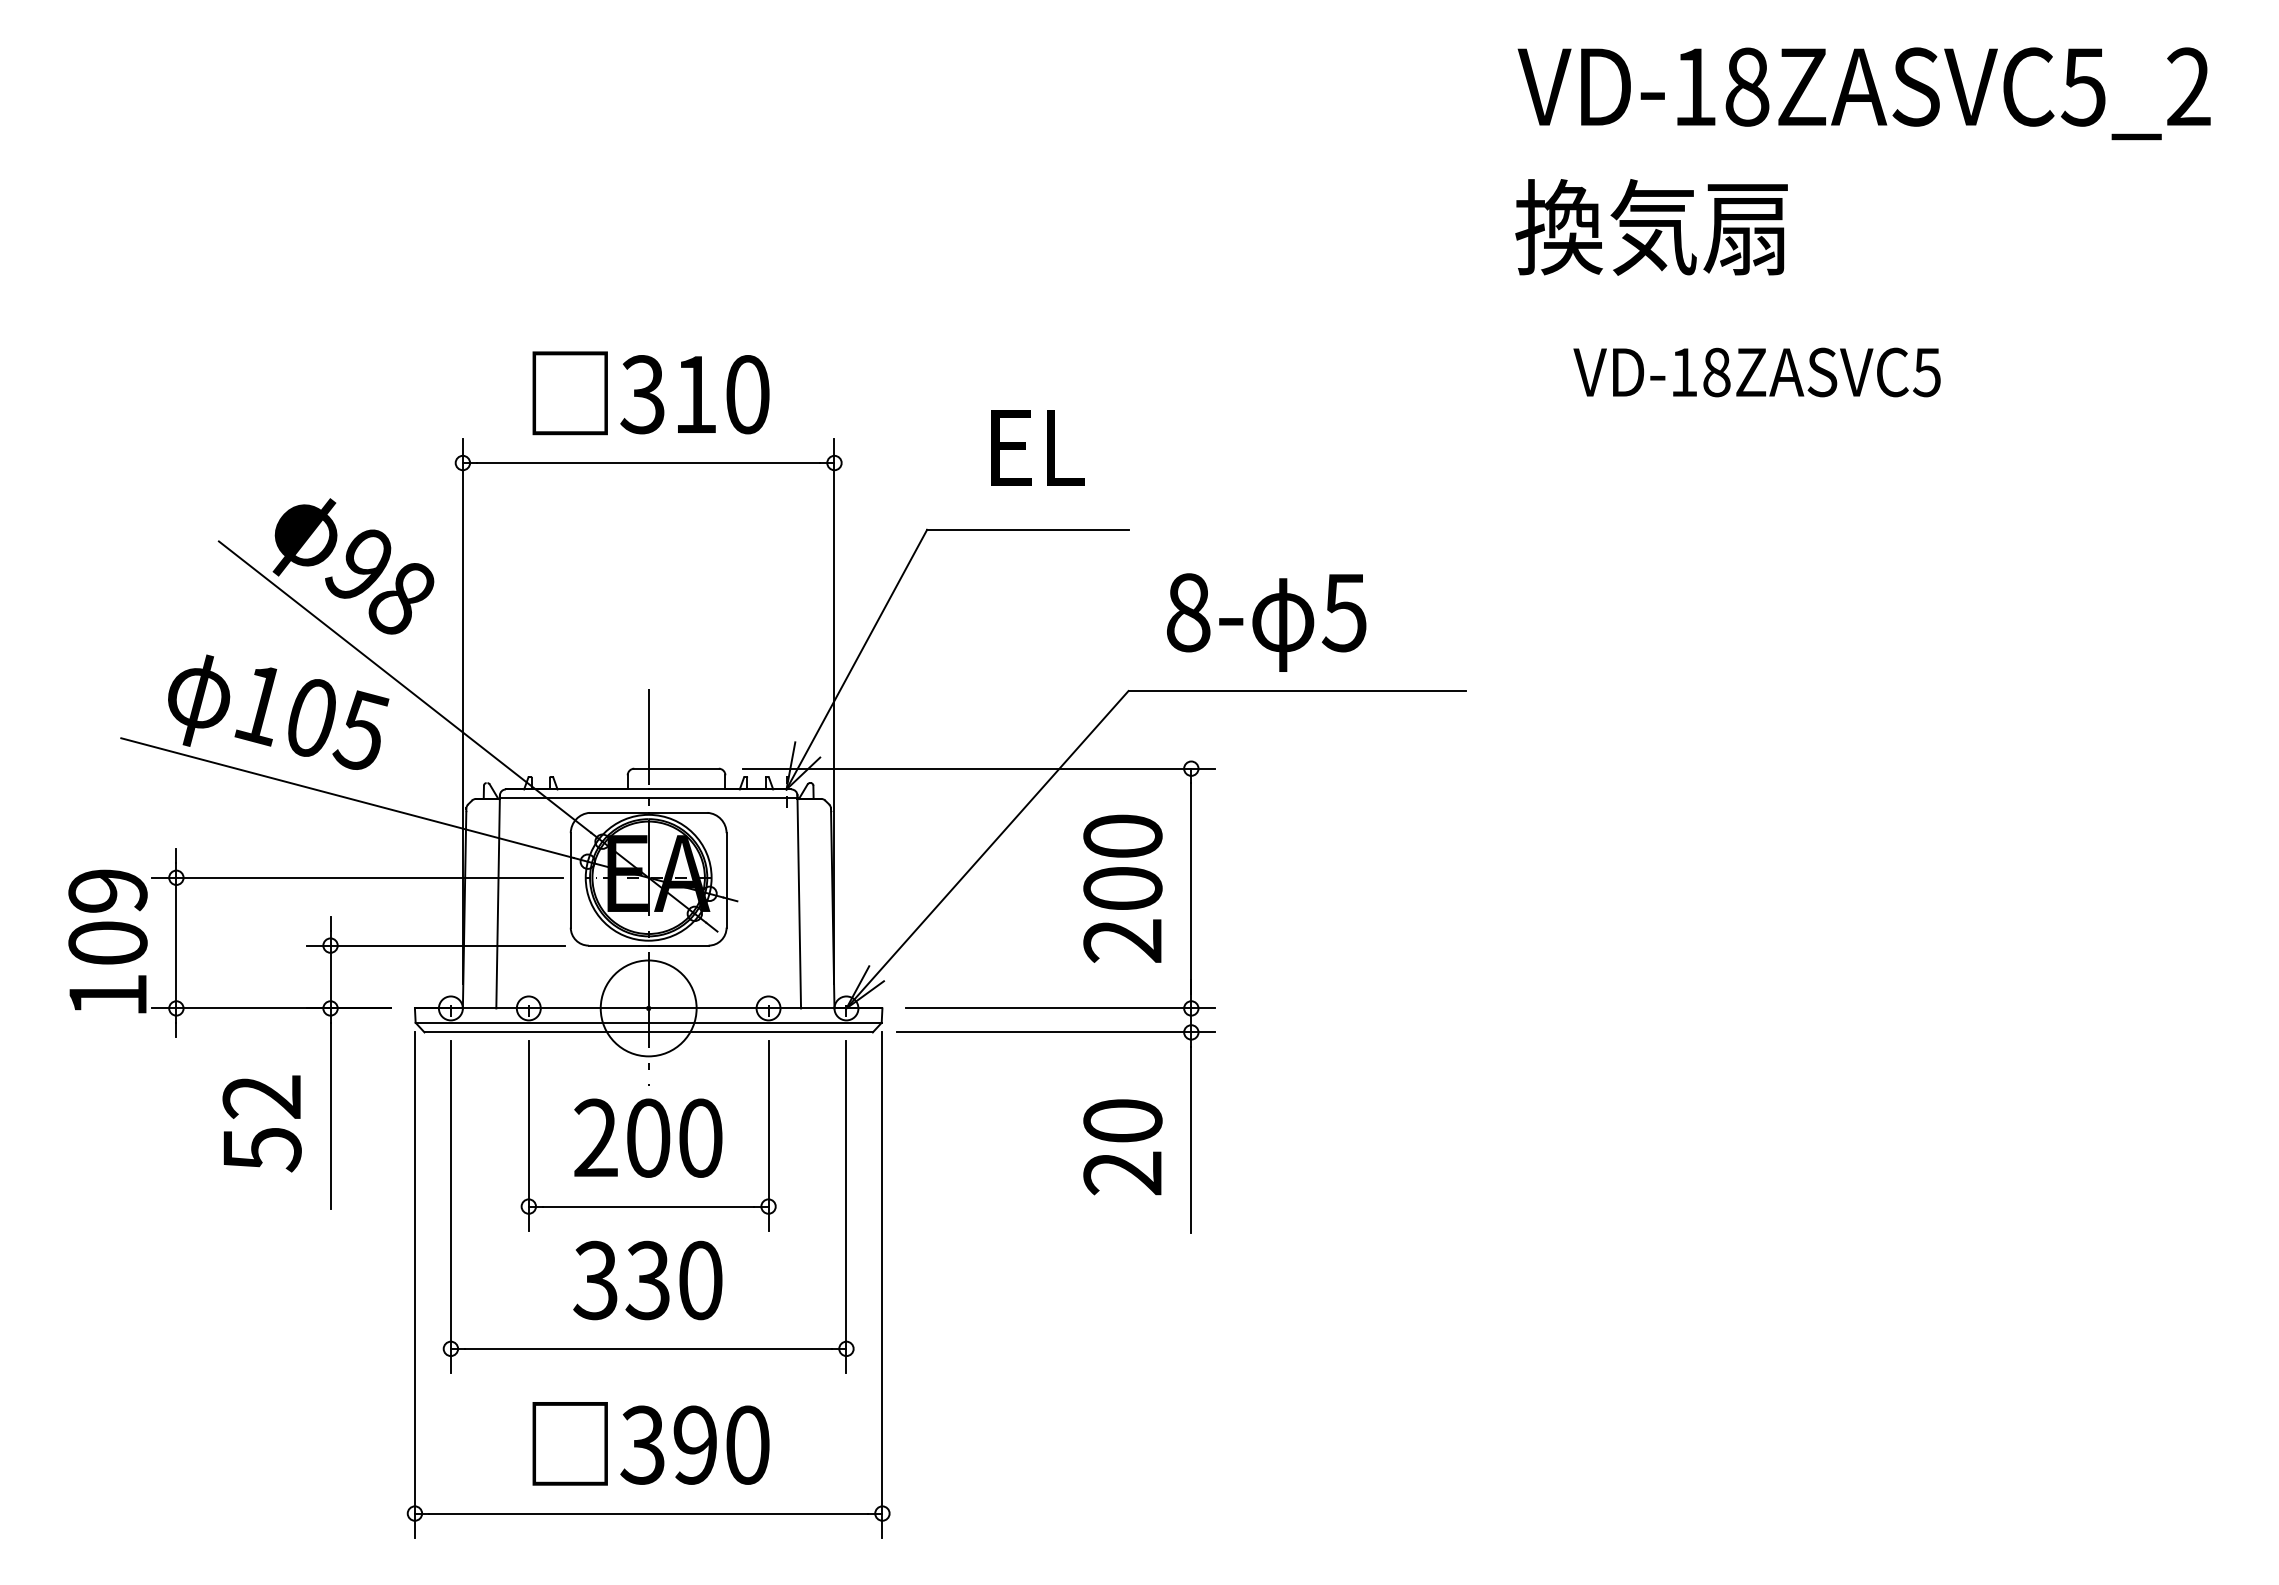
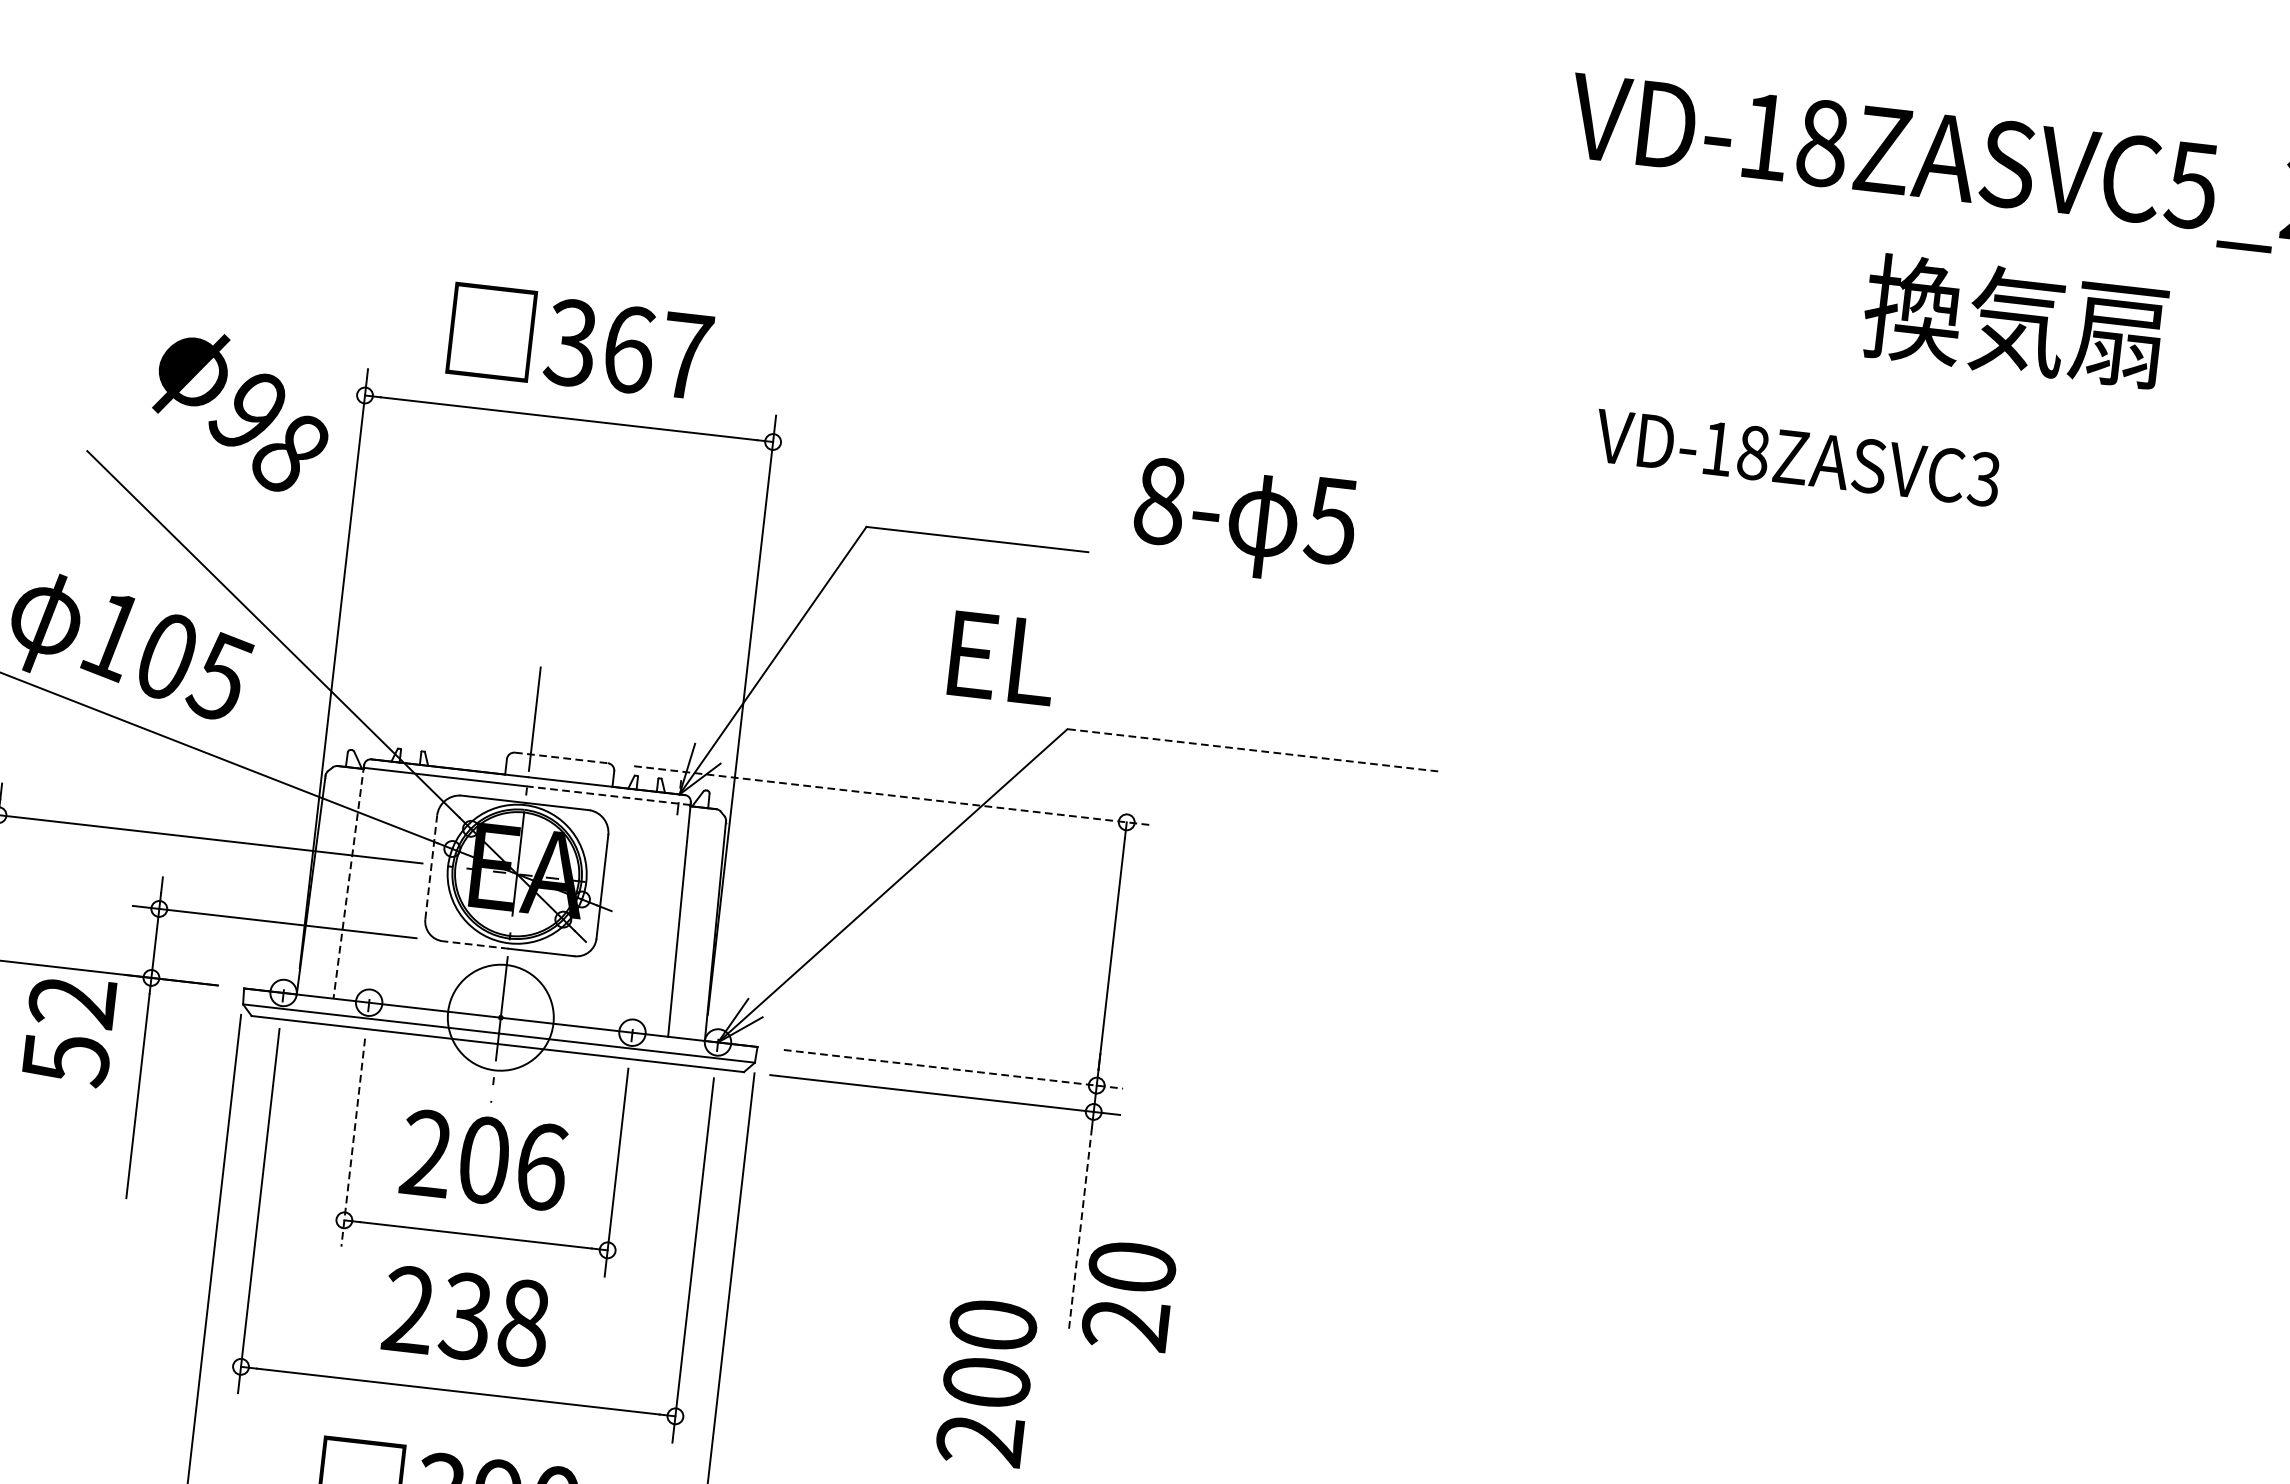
text: (1651, 227) -> (2015, 321), moved
text: (1926, 371) -> (1983, 478), VD-18ZASVC5 -> VD-18ZASVC3
text: (722, 394) -> (658, 352), 310 -> 367
text: (1037, 447) -> (1002, 657), moved
text: (353, 566) -> (241, 411), moved
text: (1266, 622) -> (1244, 521), moved
line: (1297, 691) -> (1253, 750), solid -> dashed
line: (677, 768) -> (562, 757), solid -> dashed
line: (979, 768) -> (894, 795), solid -> dashed
line: (722, 797) -> (608, 795), solid -> dashed
line: (570, 879) -> (431, 866), solid -> dashed
text: (1122, 888) -> (986, 1382), moved
line: (498, 901) -> (349, 881), solid -> dashed
line: (618, 945) -> (475, 944), solid -> dashed
line: (1061, 1008) -> (954, 1069), solid -> dashed
text: (261, 1123) -> (68, 1030), moved
line: (528, 1135) -> (352, 1142), solid -> dashed
text: (700, 1137) -> (541, 1165), 200 -> 206
line: (1191, 1140) -> (1080, 1230), solid -> dashed
text: (1122, 1147) -> (1128, 1296), moved
text: (647, 1280) -> (465, 1316), 330 -> 238

